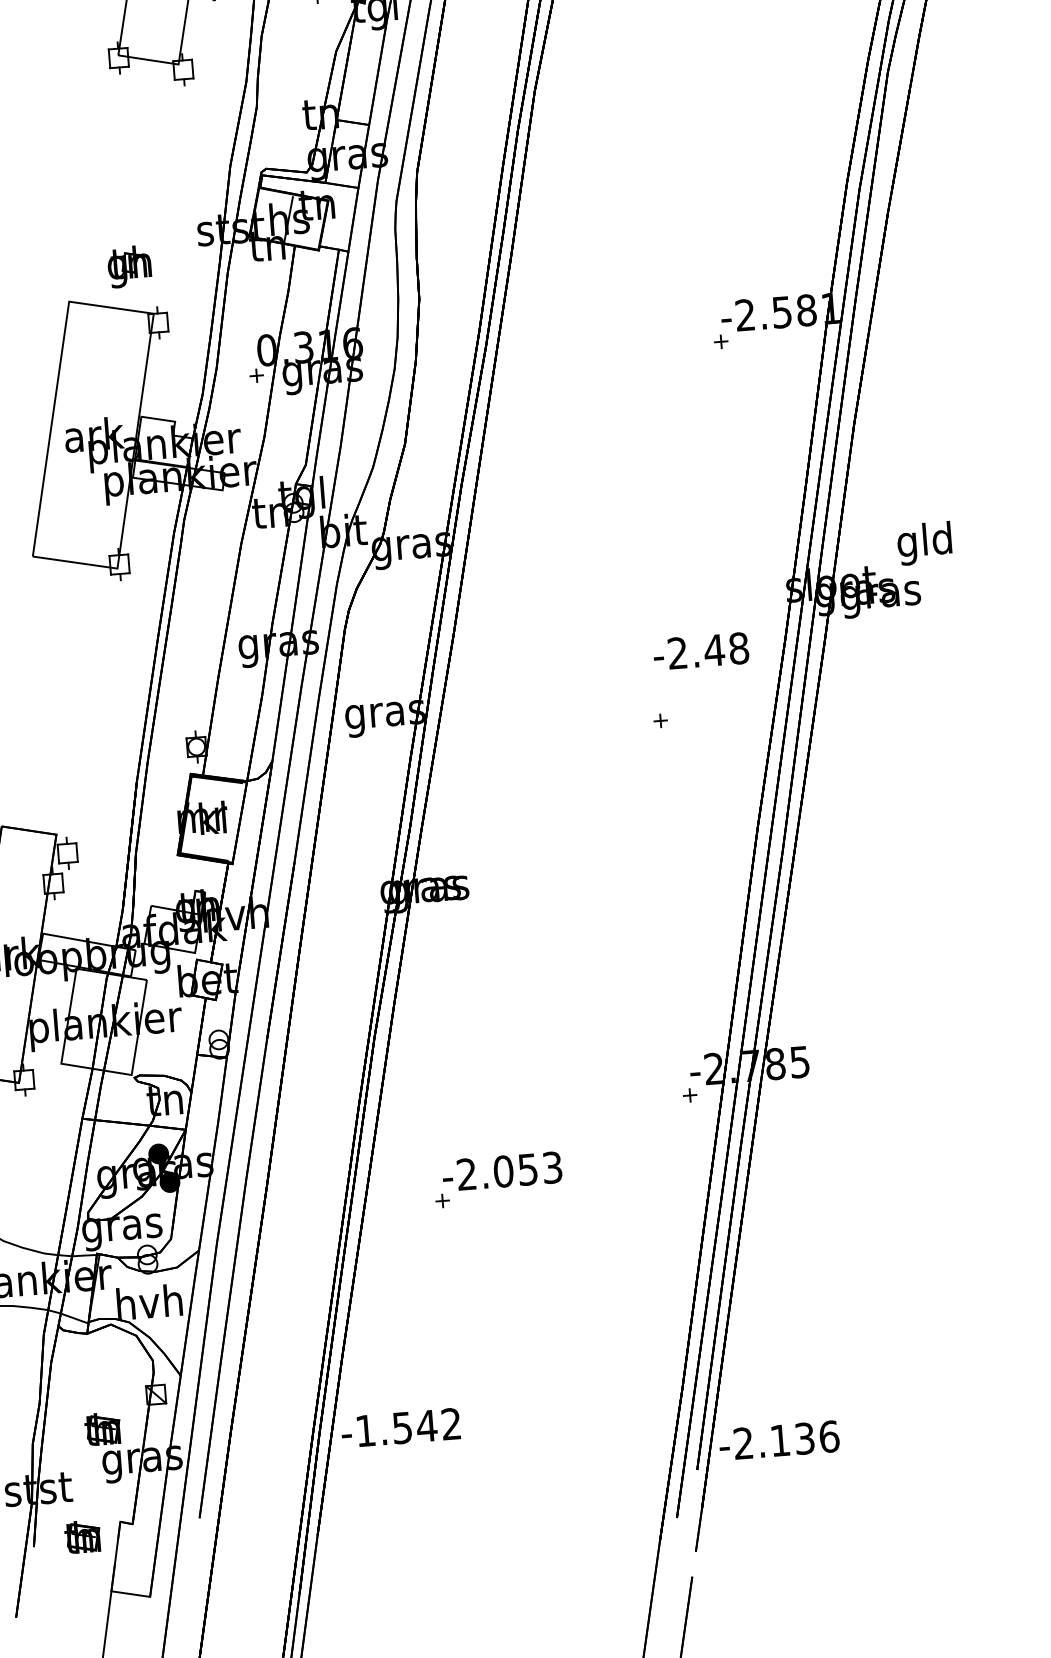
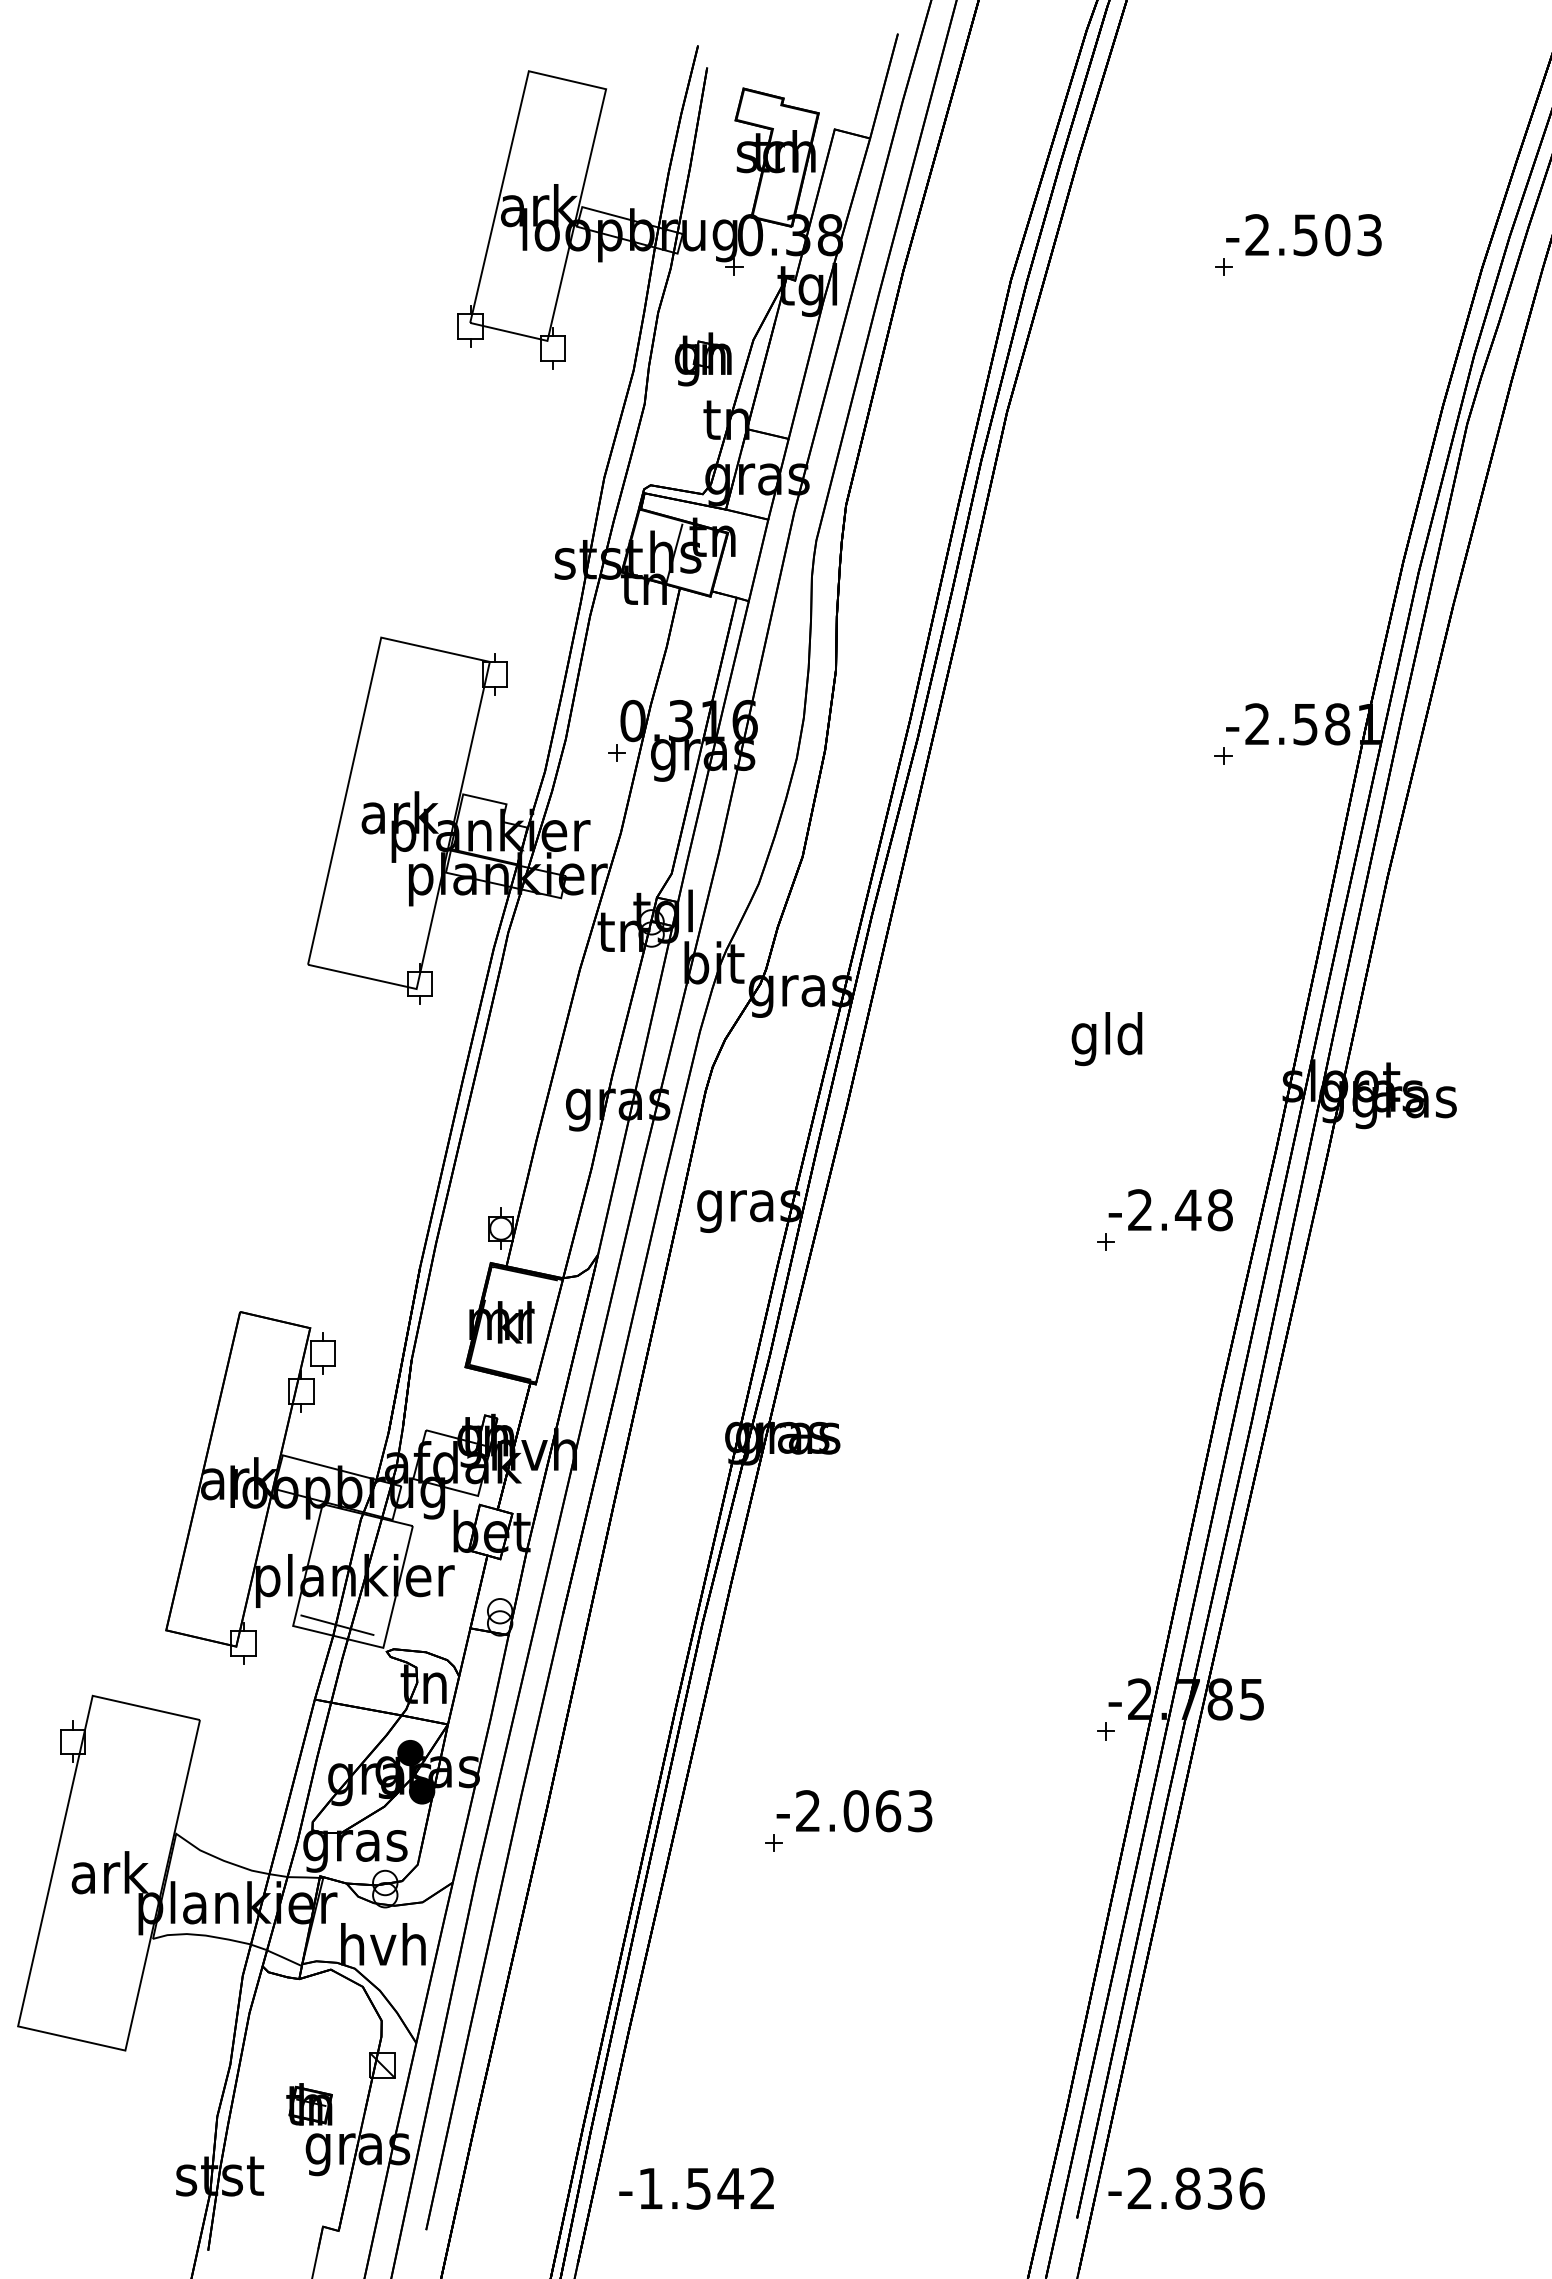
part: (129, 266) -> (702, 359), moved
text: (924, 543) -> (1106, 1039), moved
text: (700, 651) -> (1170, 1210), moved
line: (95, 1060) -> (337, 1625), added
text: (528, 1169) -> (888, 1811), -2.053 -> -2.063
text: (400, 1427) -> (696, 2188), moved
text: (779, 1440) -> (1187, 2188), -2.136 -> -2.836
part: (82, 1536) -> (272, 2242), removed

